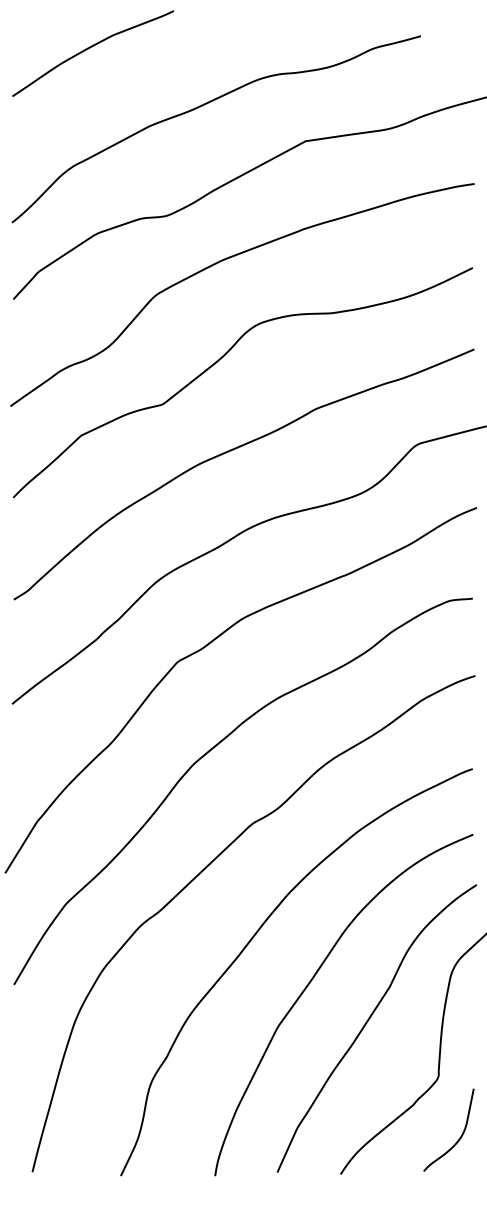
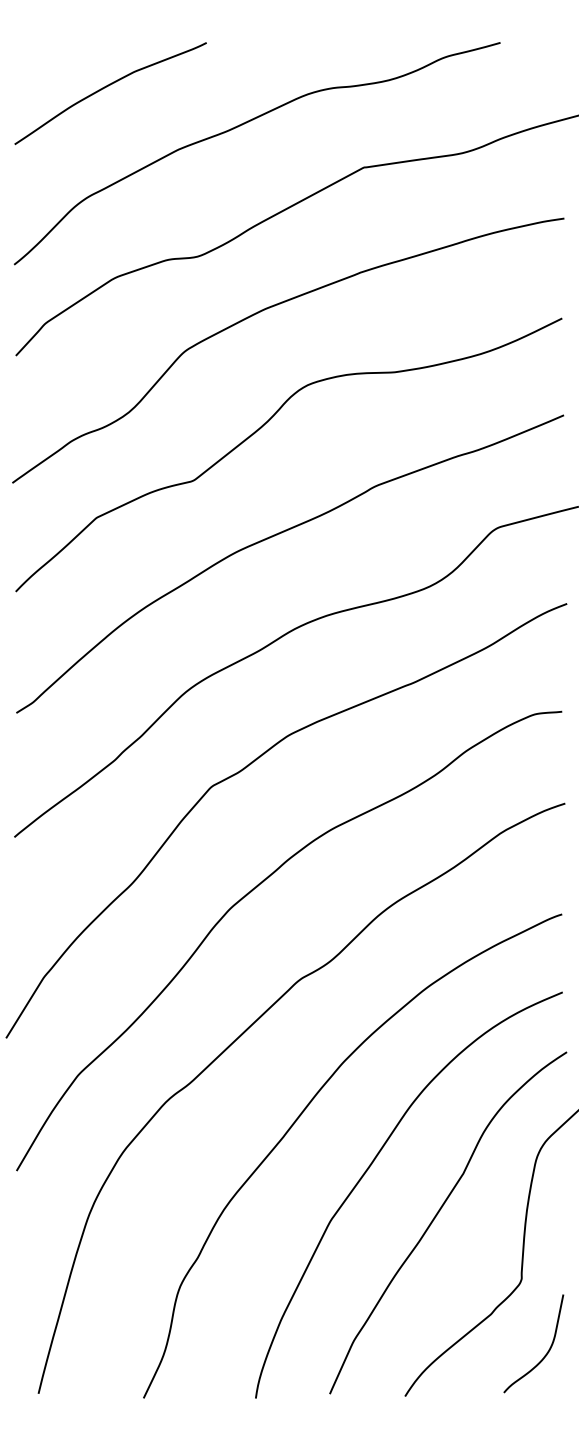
curve: (88, 49) -> (105, 88), moved

